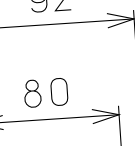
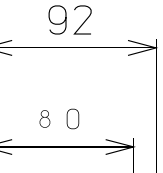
part: (58, 91) -> (72, 118), size x0.7
part: (32, 93) -> (44, 118), size x0.6

